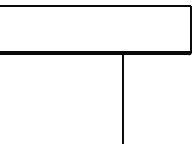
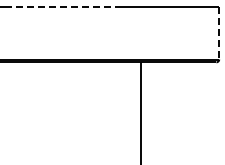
line: (57, 5) -> (66, 6), solid -> dashed
line: (191, 29) -> (219, 33), solid -> dashed

